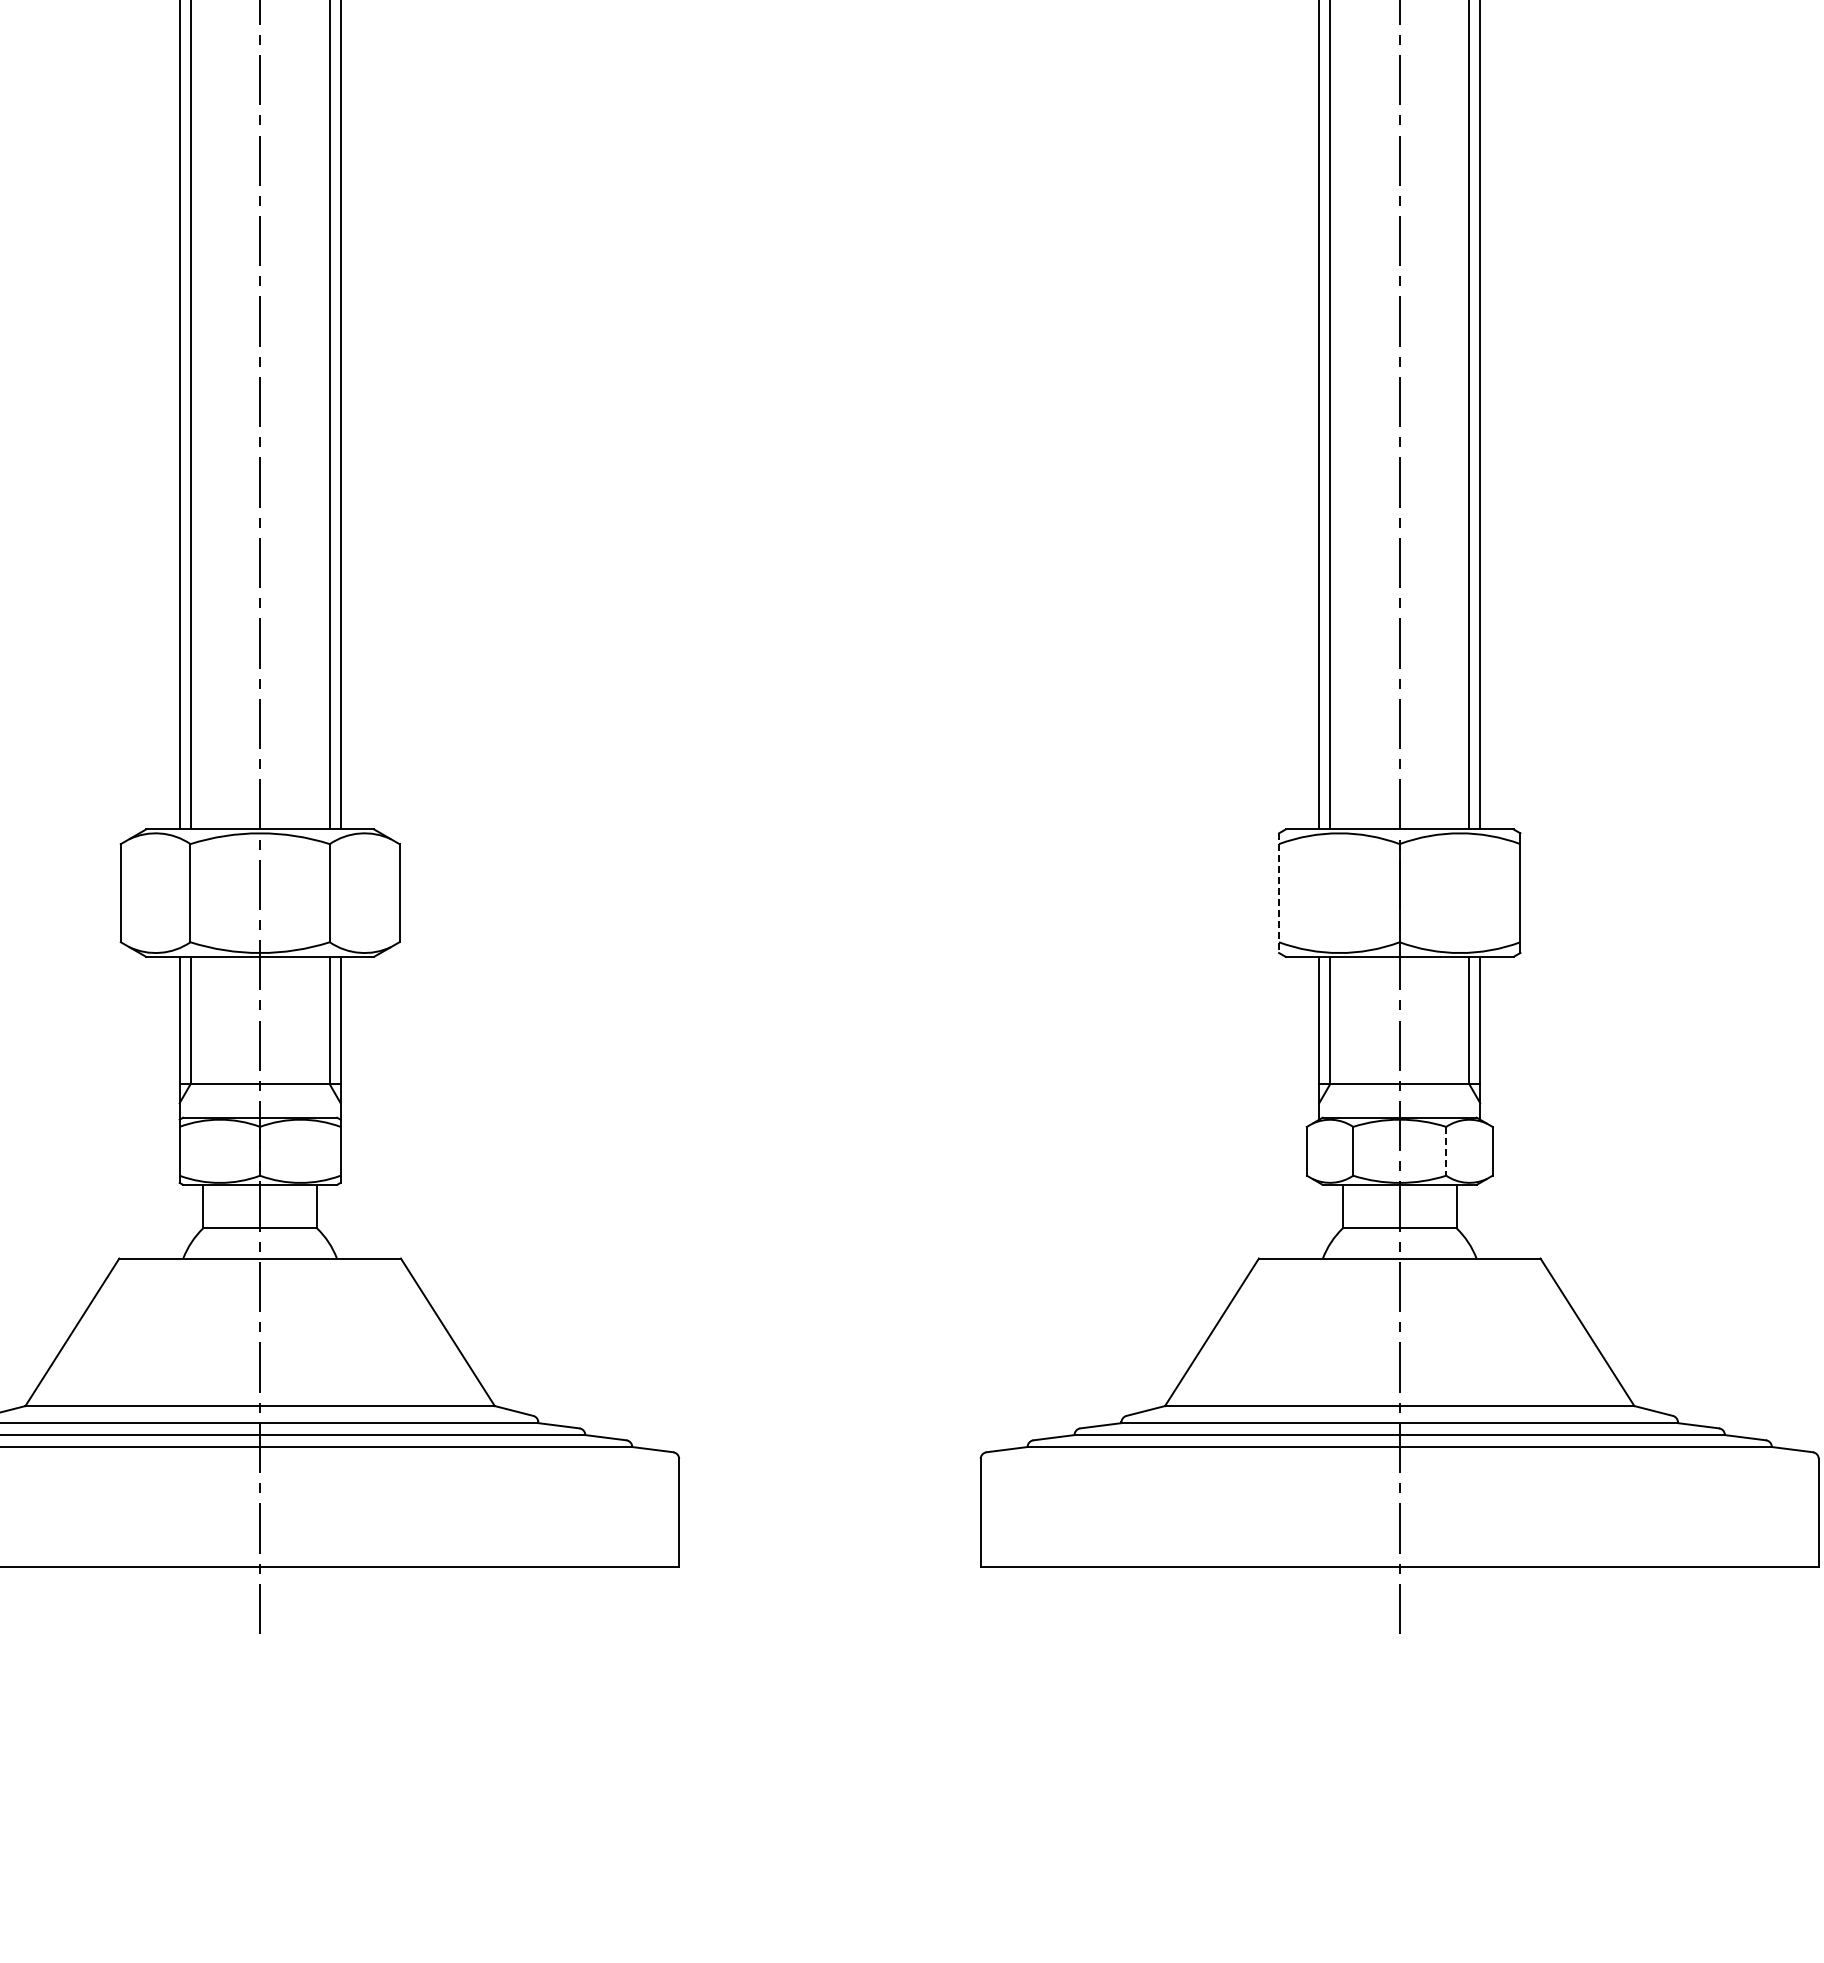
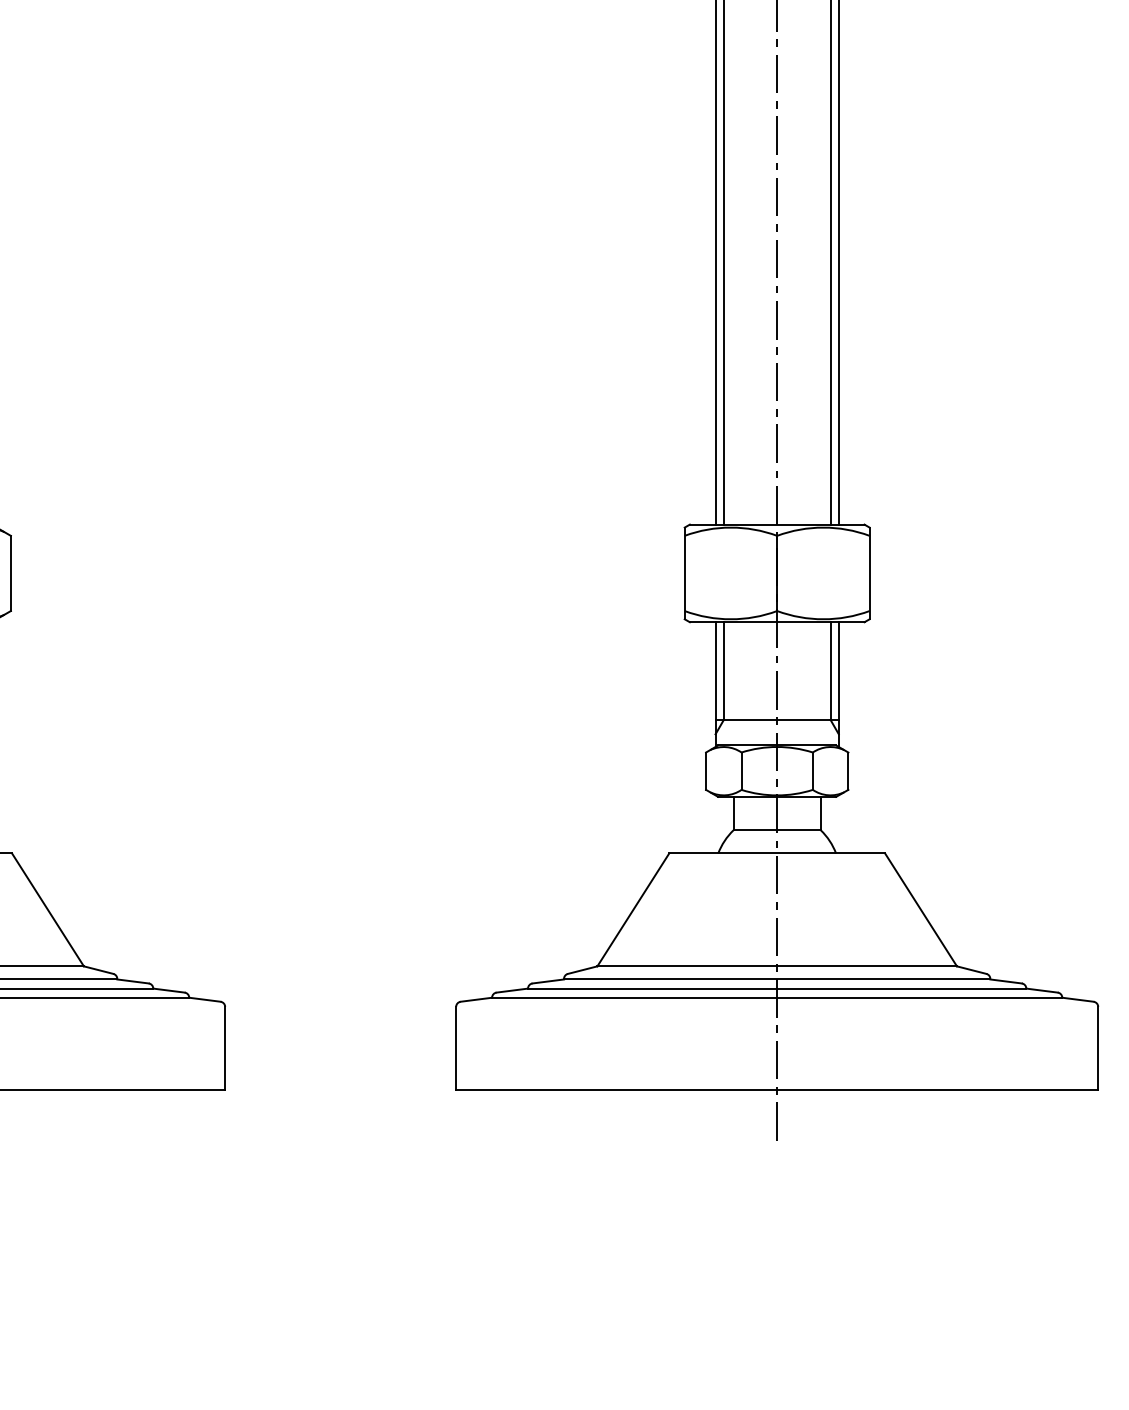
line: (1279, 893) -> (685, 573), dashed -> solid
line: (1446, 1151) -> (813, 771), dashed -> solid

